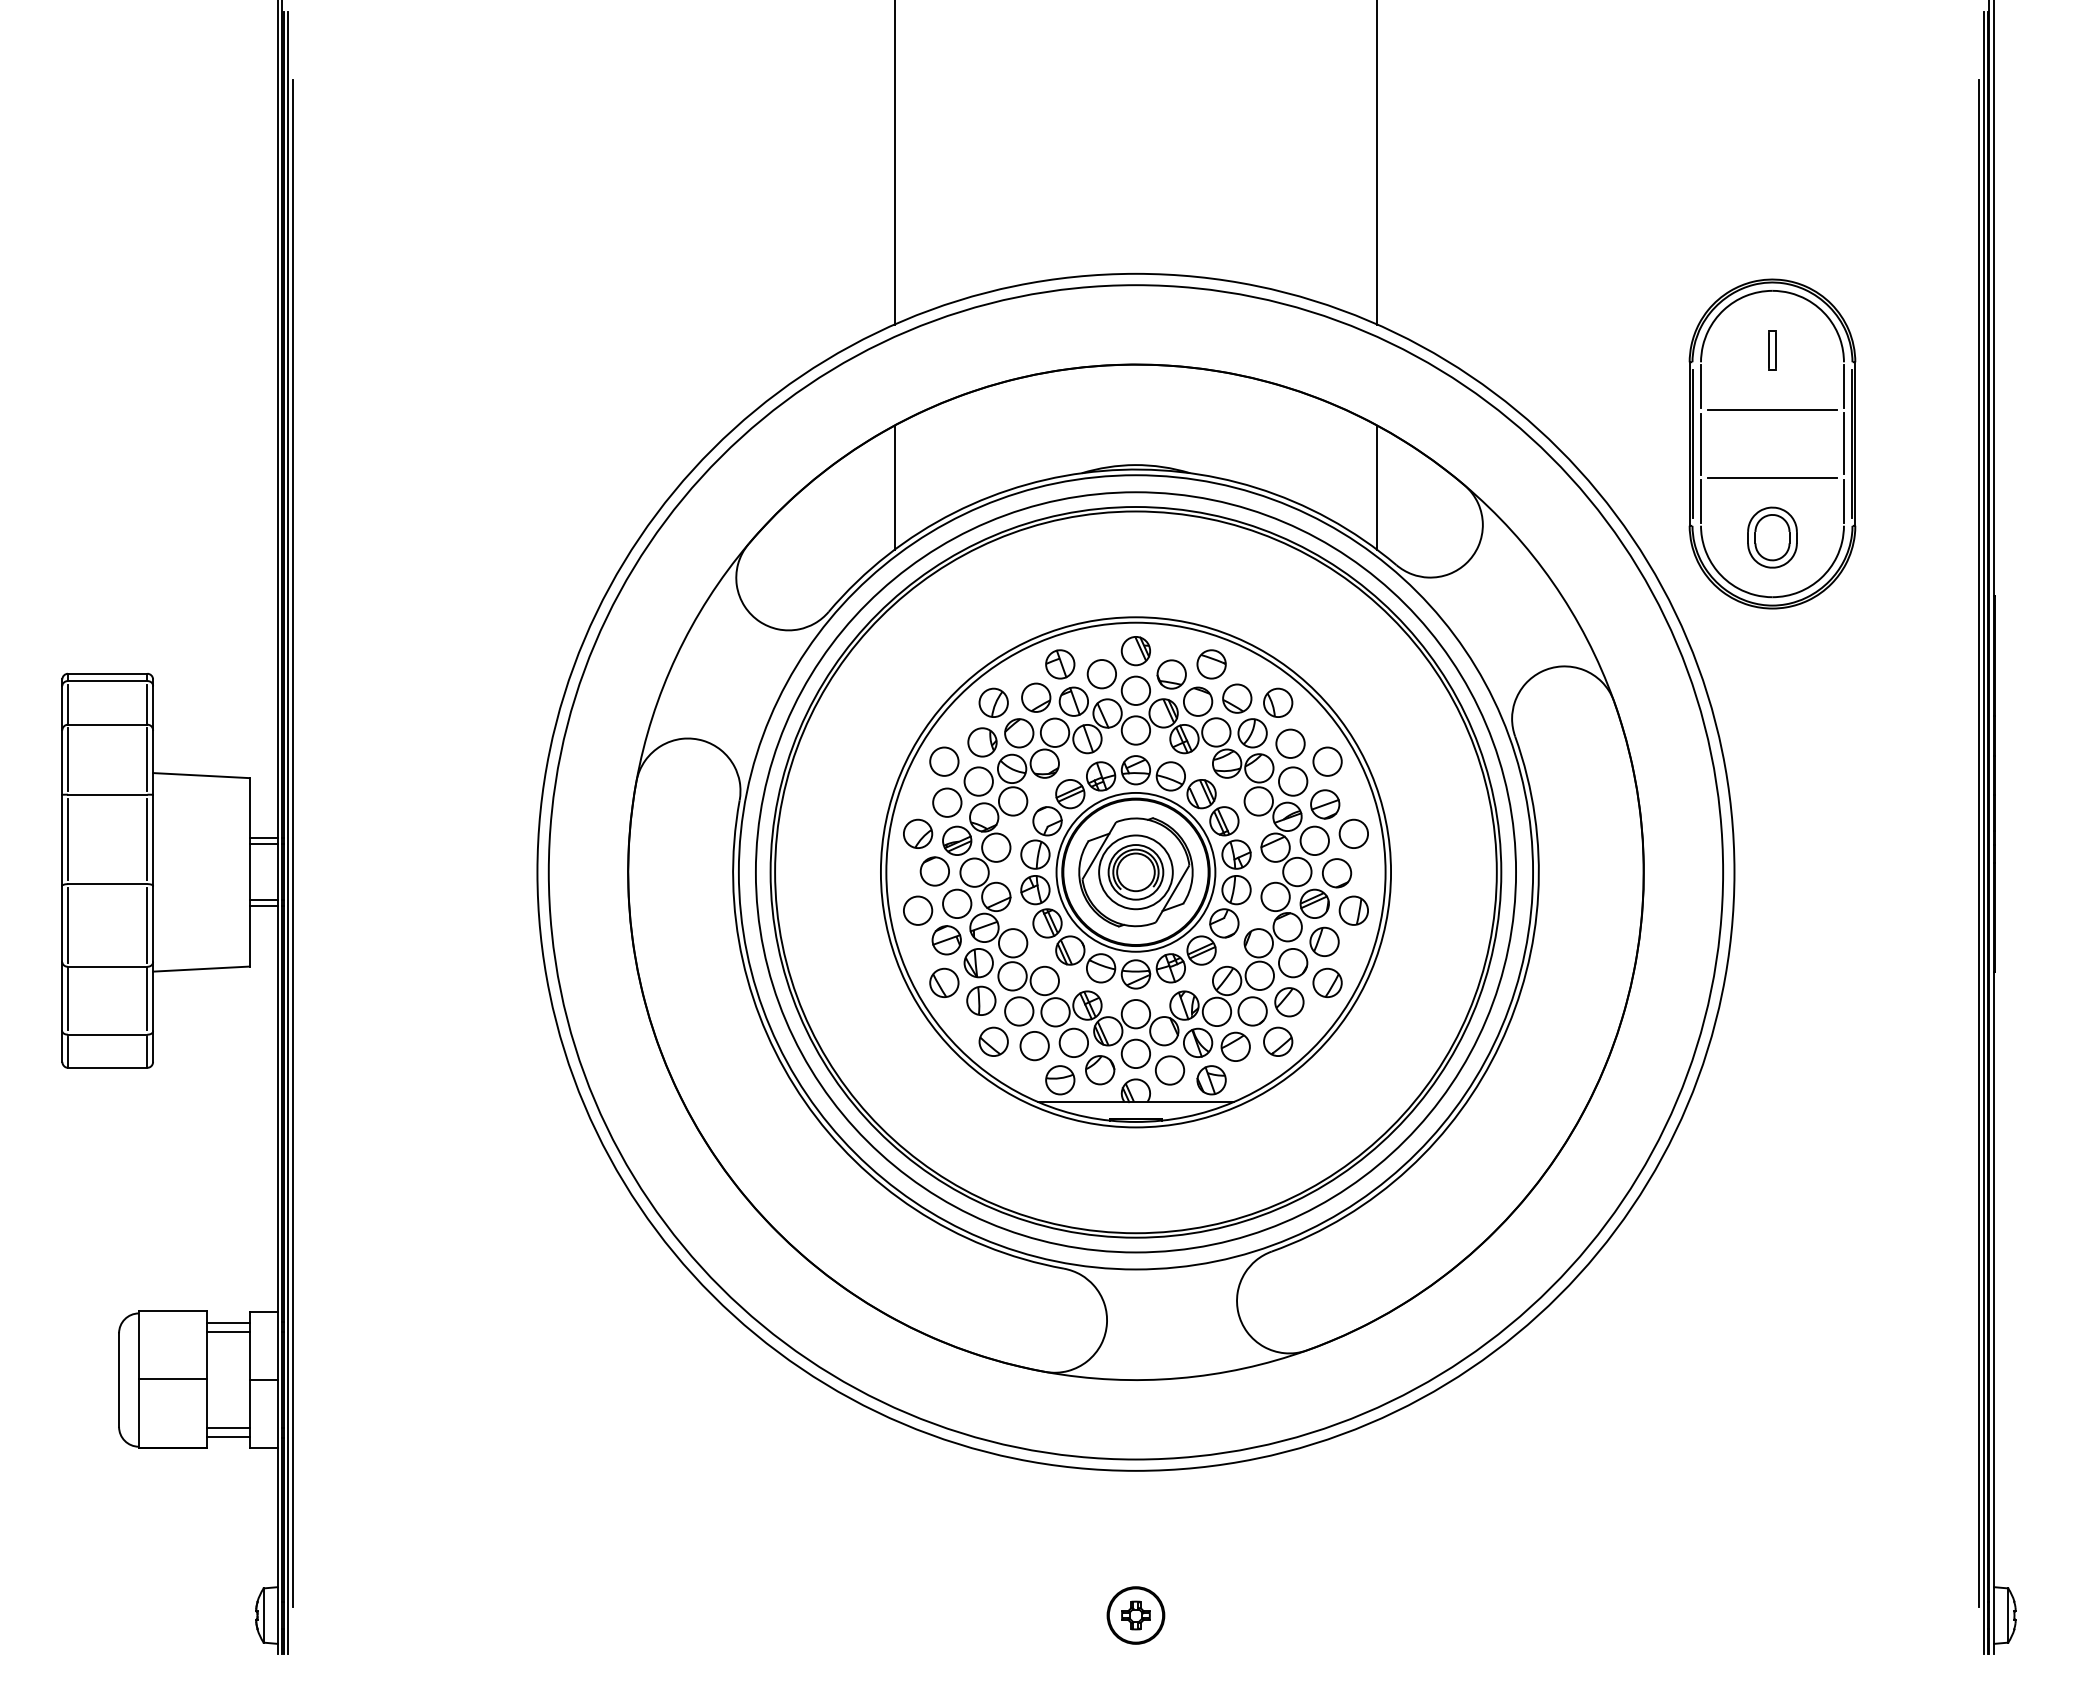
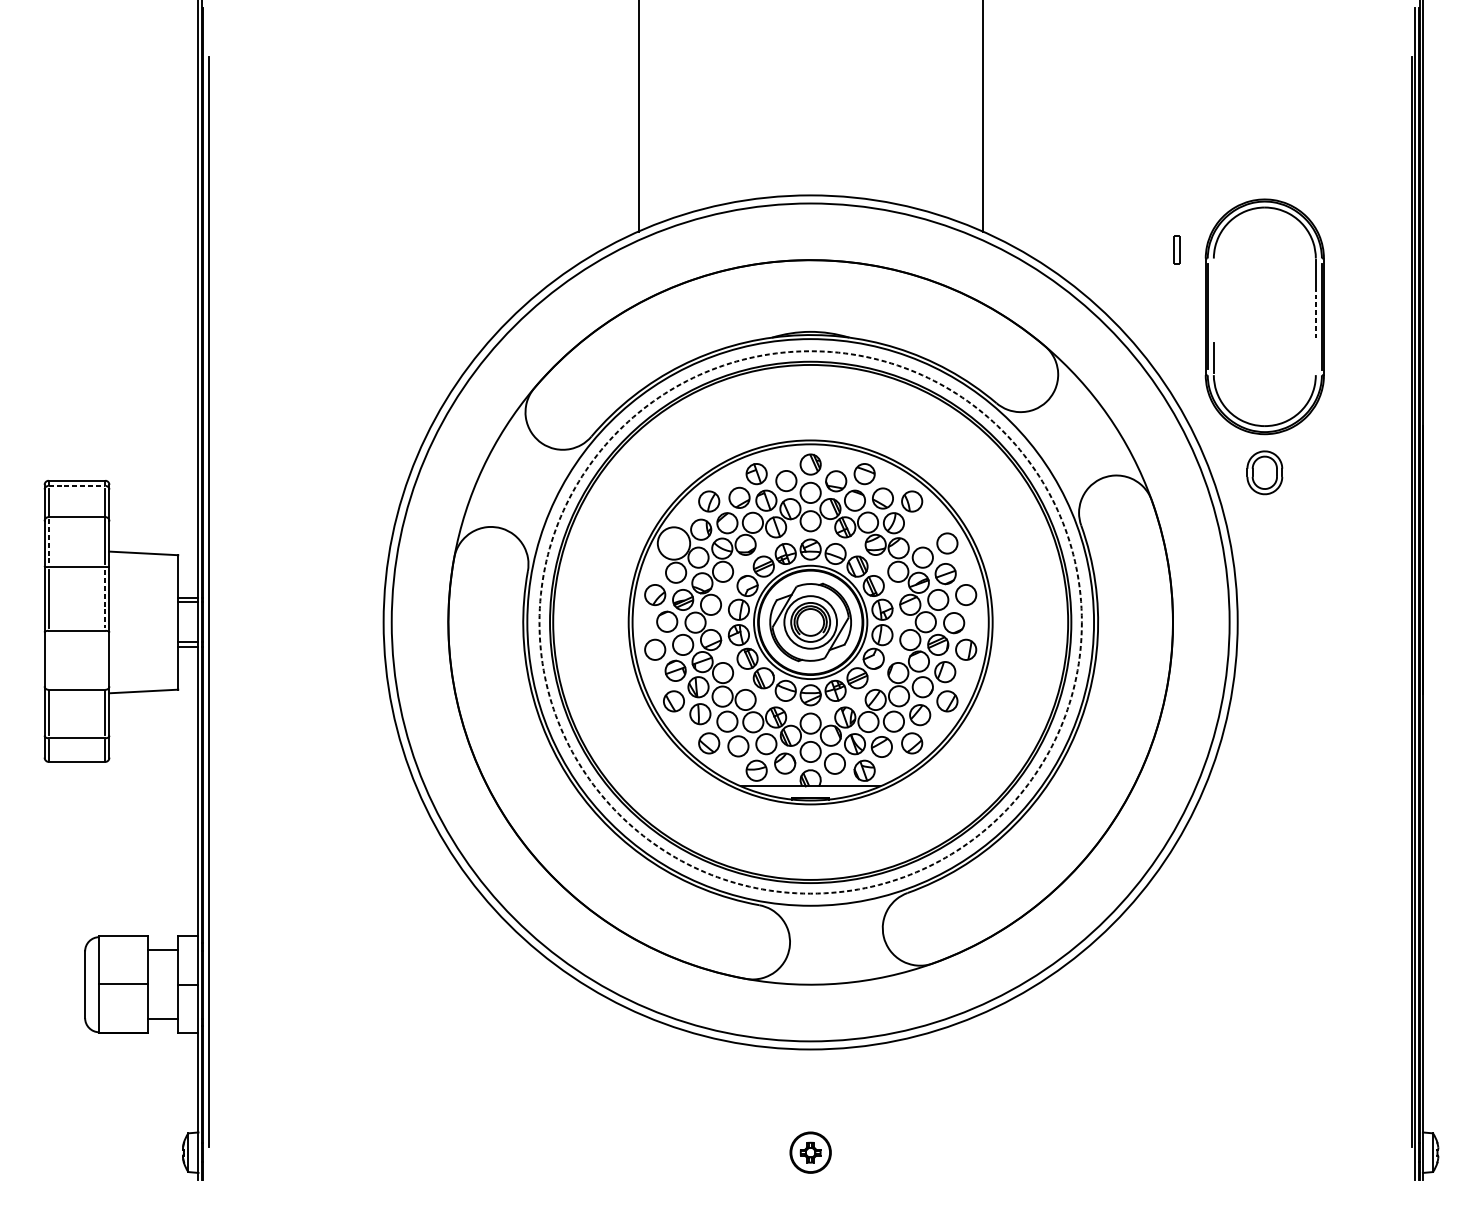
part: (1772, 350) -> (1177, 250), moved
line: (1701, 385) -> (1214, 275), removed
line: (1772, 410) -> (1264, 292), removed
line: (1843, 443) -> (1315, 316), solid -> dashed
line: (1701, 444) -> (1214, 317), removed
line: (1772, 478) -> (1264, 341), removed
line: (894, 487) -> (638, 347), removed
line: (1377, 487) -> (983, 347), removed
line: (1843, 501) -> (1315, 357), removed
part: (1772, 537) -> (1264, 472), moved
line: (107, 681) -> (76, 486), solid -> dashed
circle: (1290, 743) -> (920, 530), removed
line: (68, 759) -> (49, 541), solid -> dashed
circle: (944, 761) -> (674, 543), size x1.6
line: (288, 832) -> (206, 594), removed
line: (147, 839) -> (105, 599), solid -> dashed
circle: (1135, 872) -> (810, 622), solid -> dashed
line: (68, 925) -> (49, 660), removed
line: (147, 925) -> (105, 660), removed
line: (228, 1323) -> (163, 944), removed
line: (228, 1436) -> (163, 1024), removed

